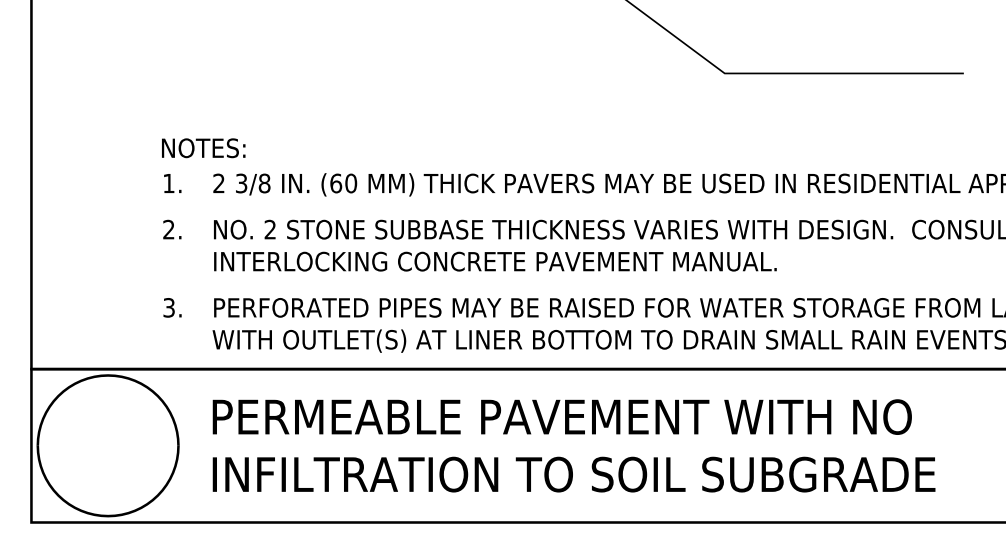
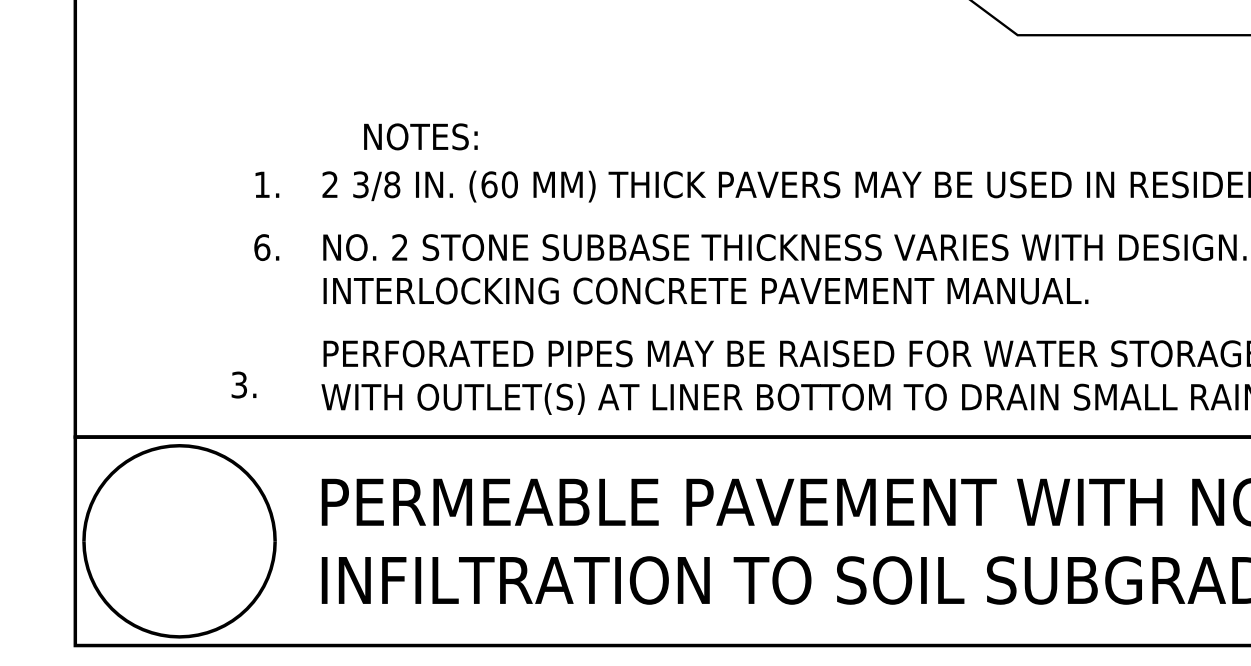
text: (203, 148) -> (420, 137), moved
text: (168, 229) -> (261, 247), 2. -> 6.
text: (172, 307) -> (243, 384), moved

